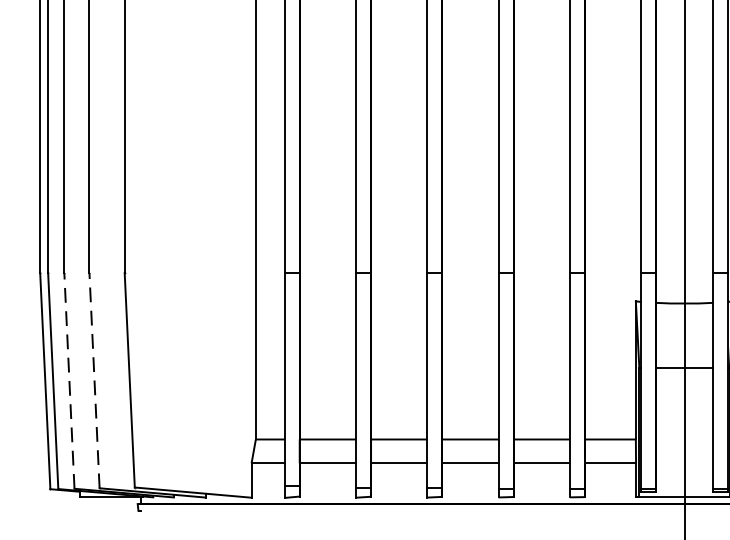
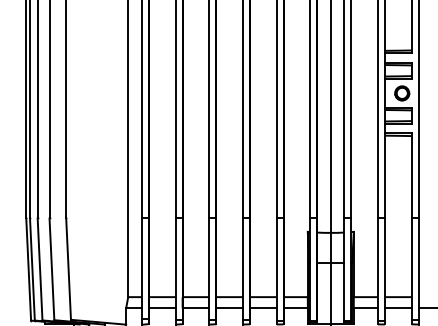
line: (70, 378) -> (40, 268), dashed -> solid
line: (93, 381) -> (51, 269), dashed -> solid

